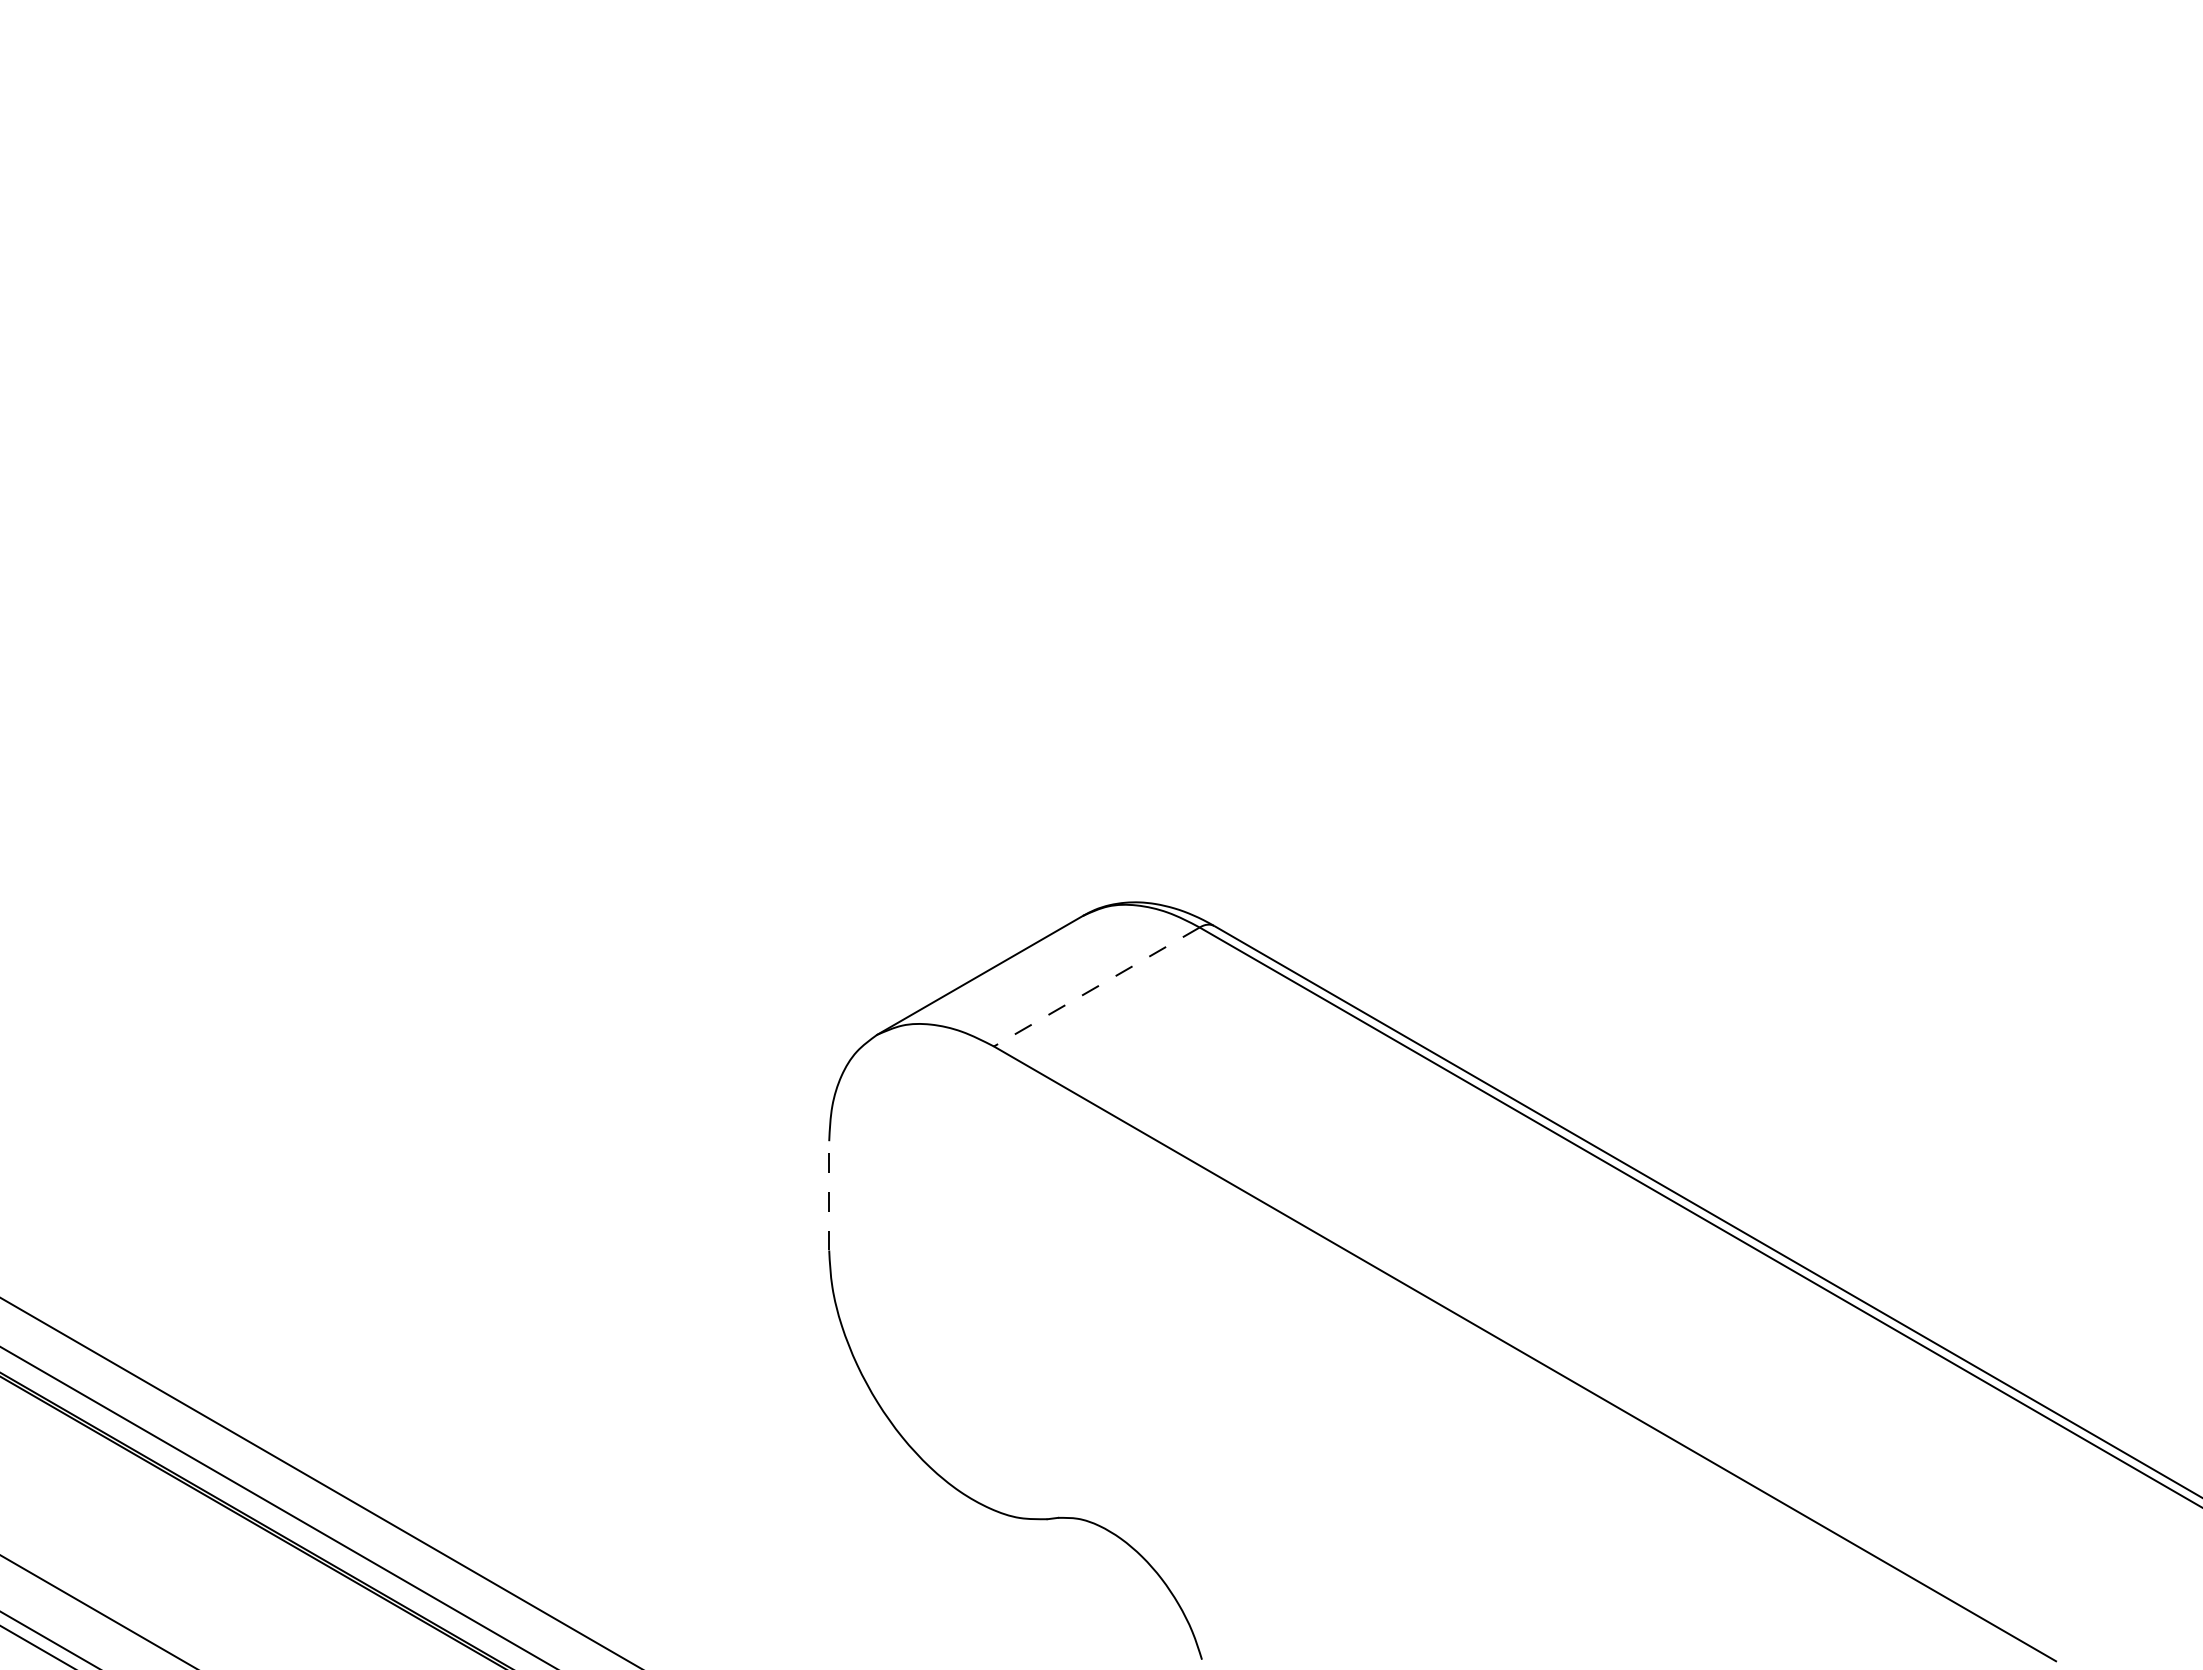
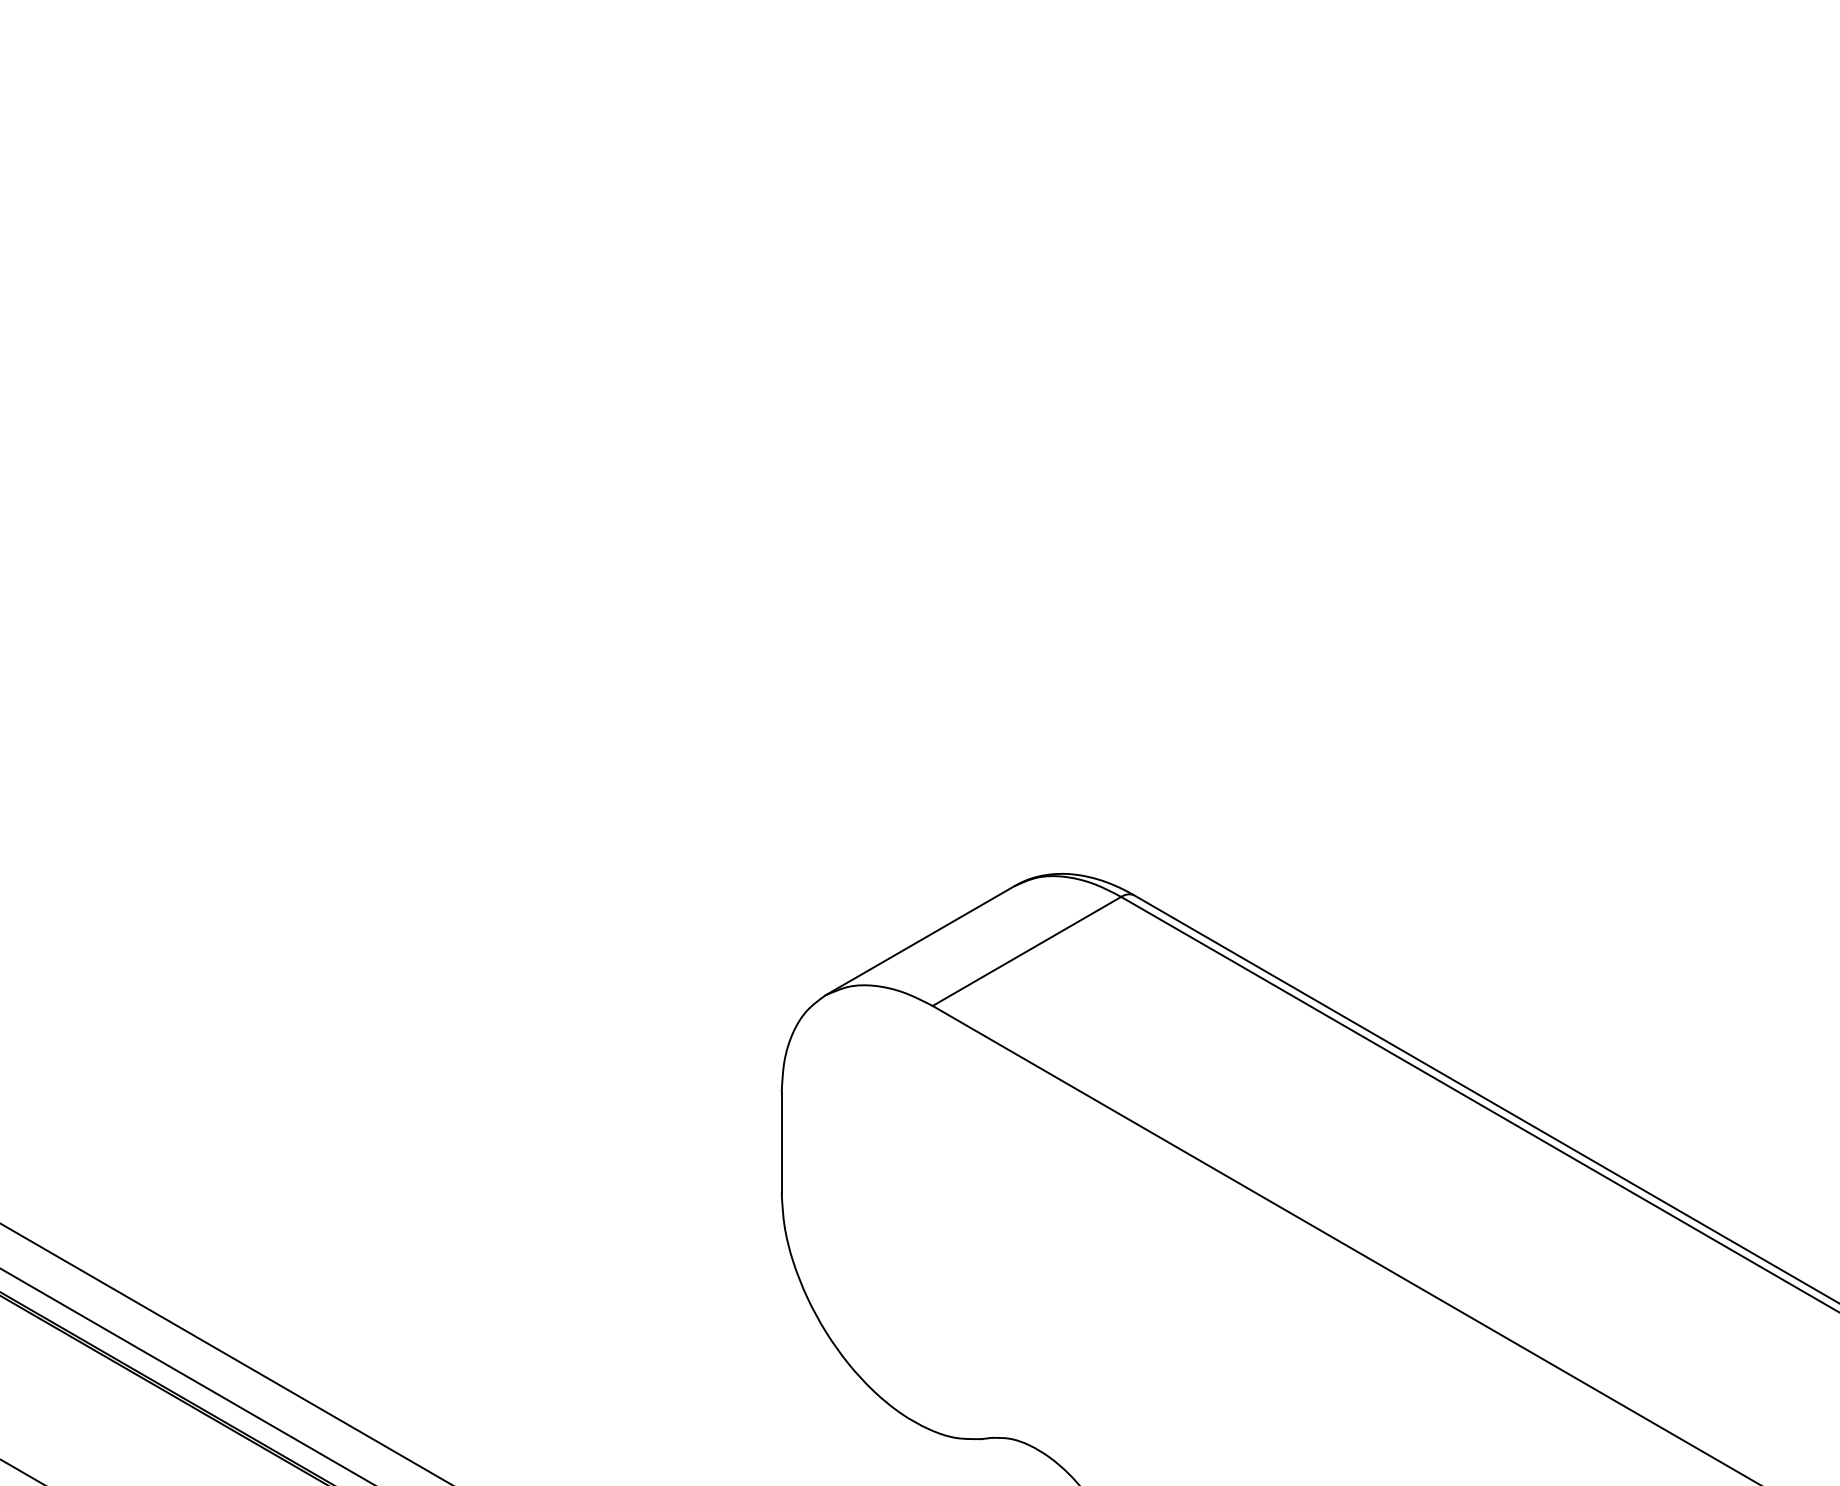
line: (1096, 987) -> (1026, 951), dashed -> solid
line: (829, 1195) -> (781, 1142), dashed -> solid

